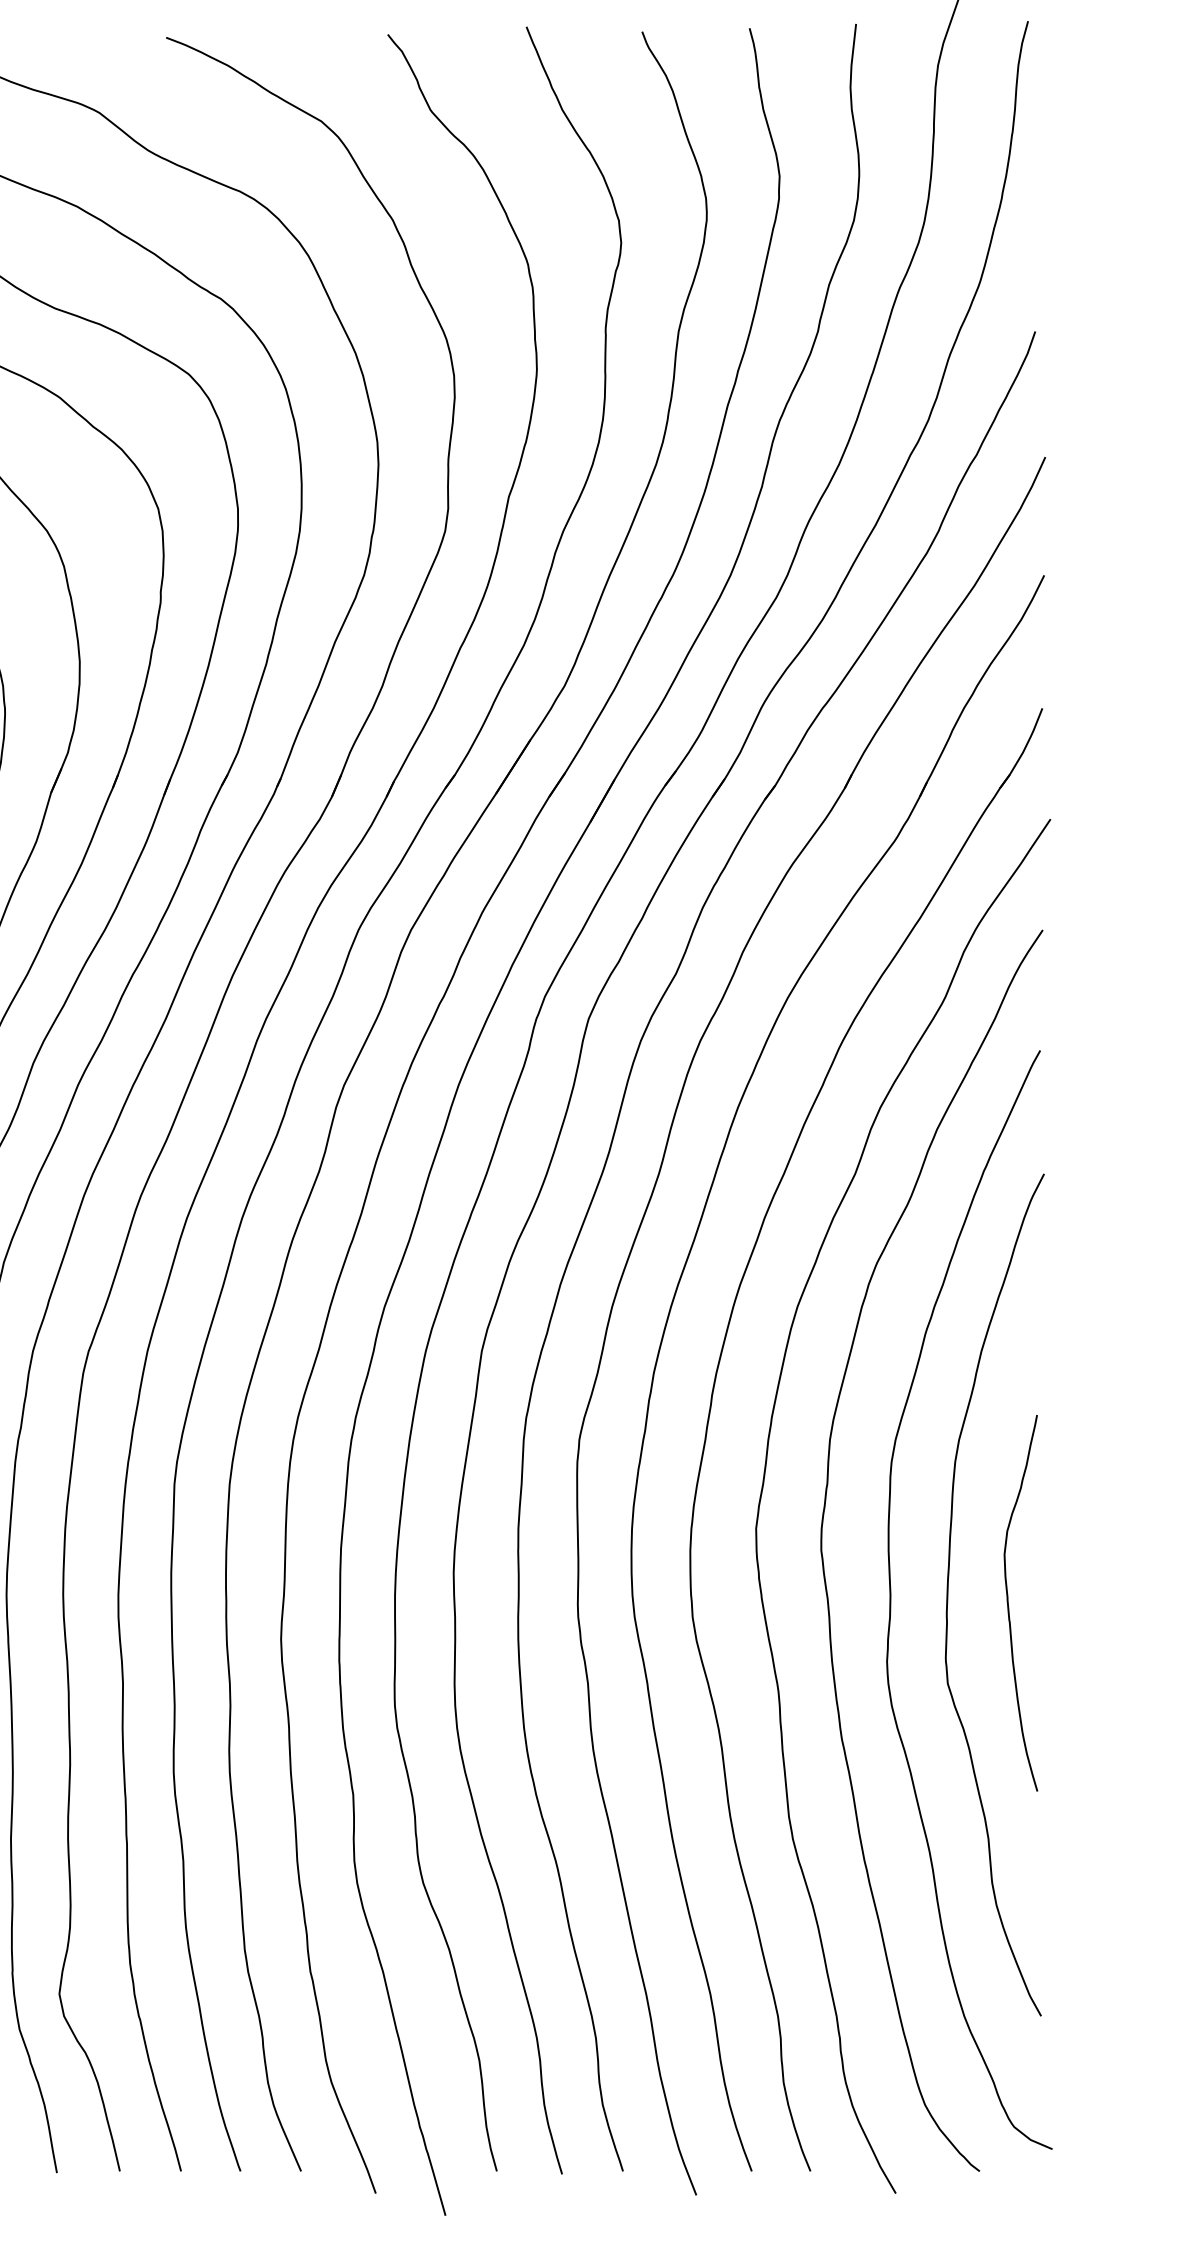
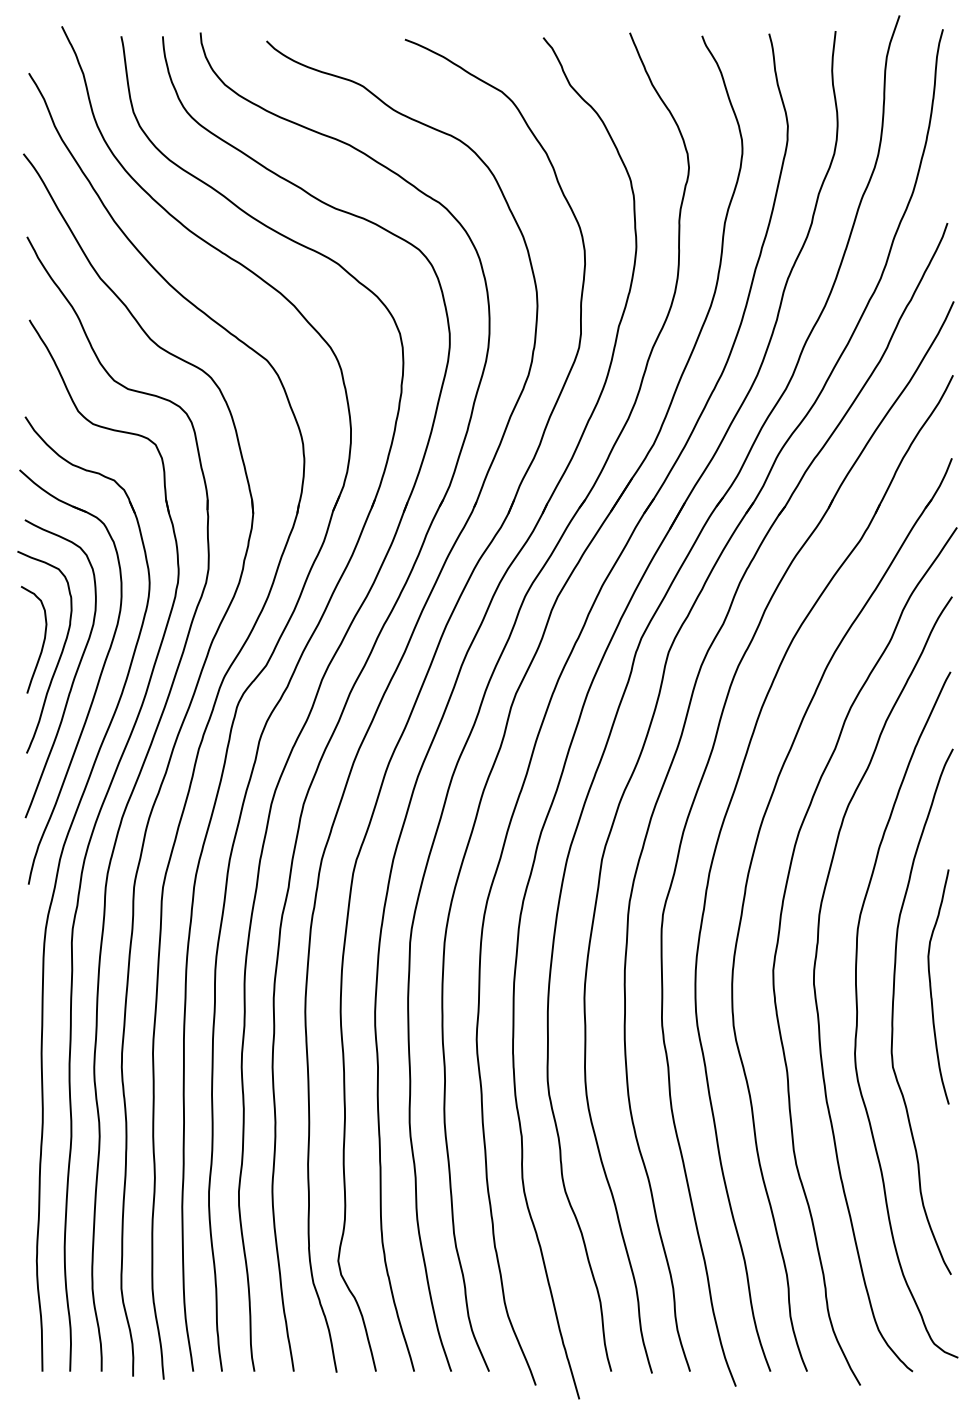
curve: (1009, 1602) -> (931, 986), moved

